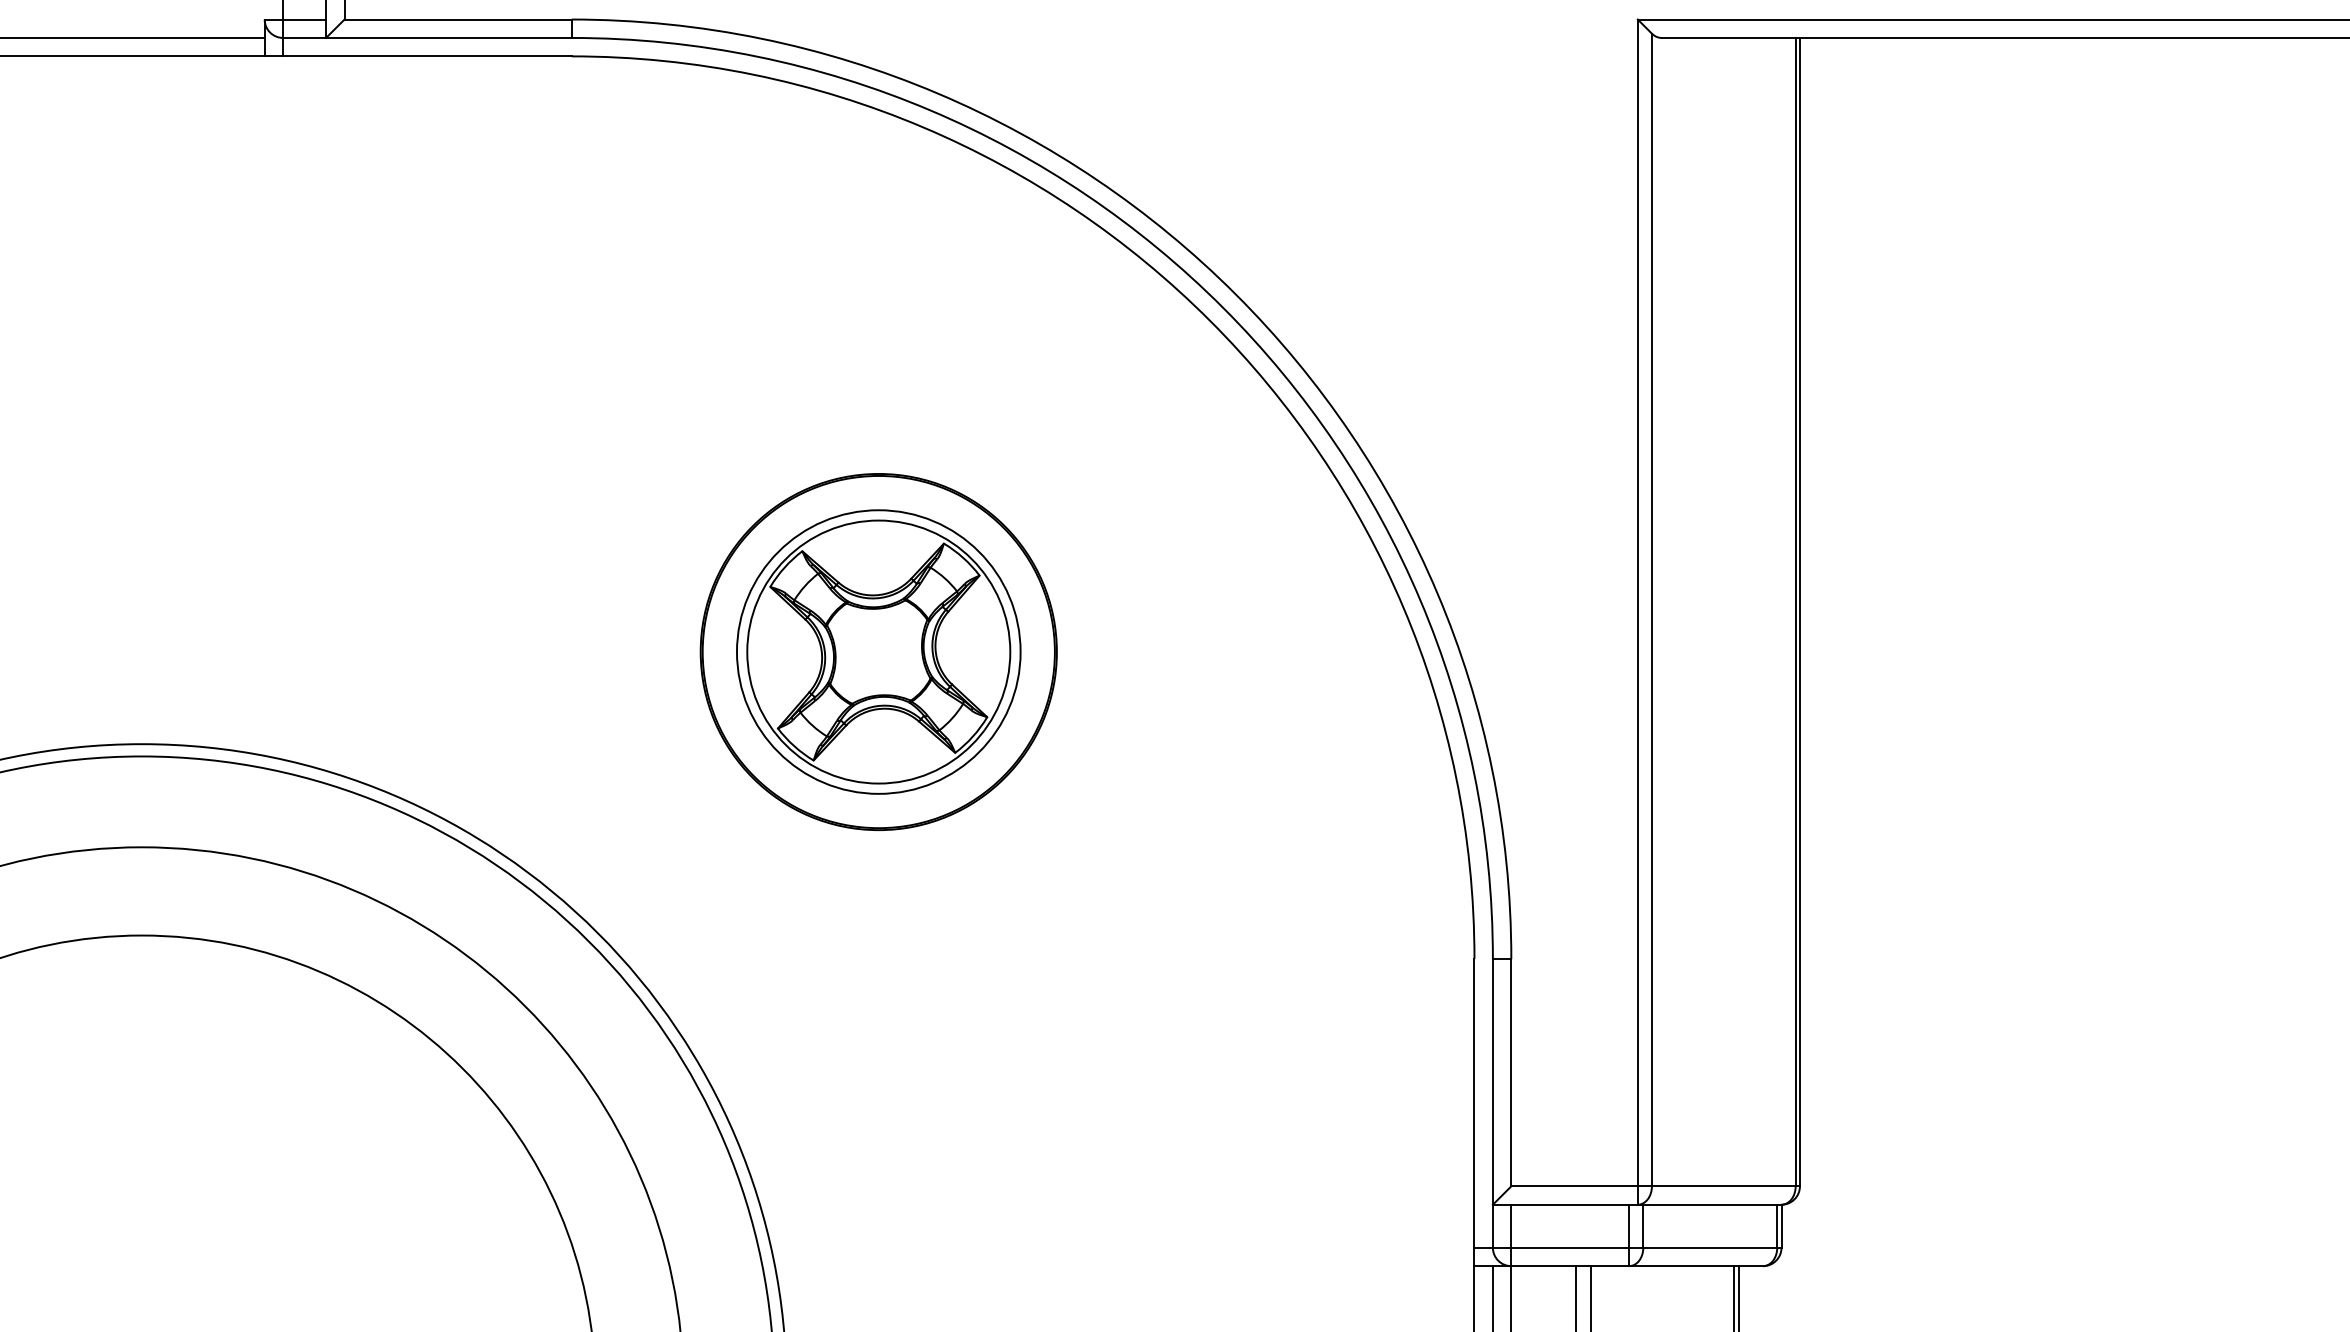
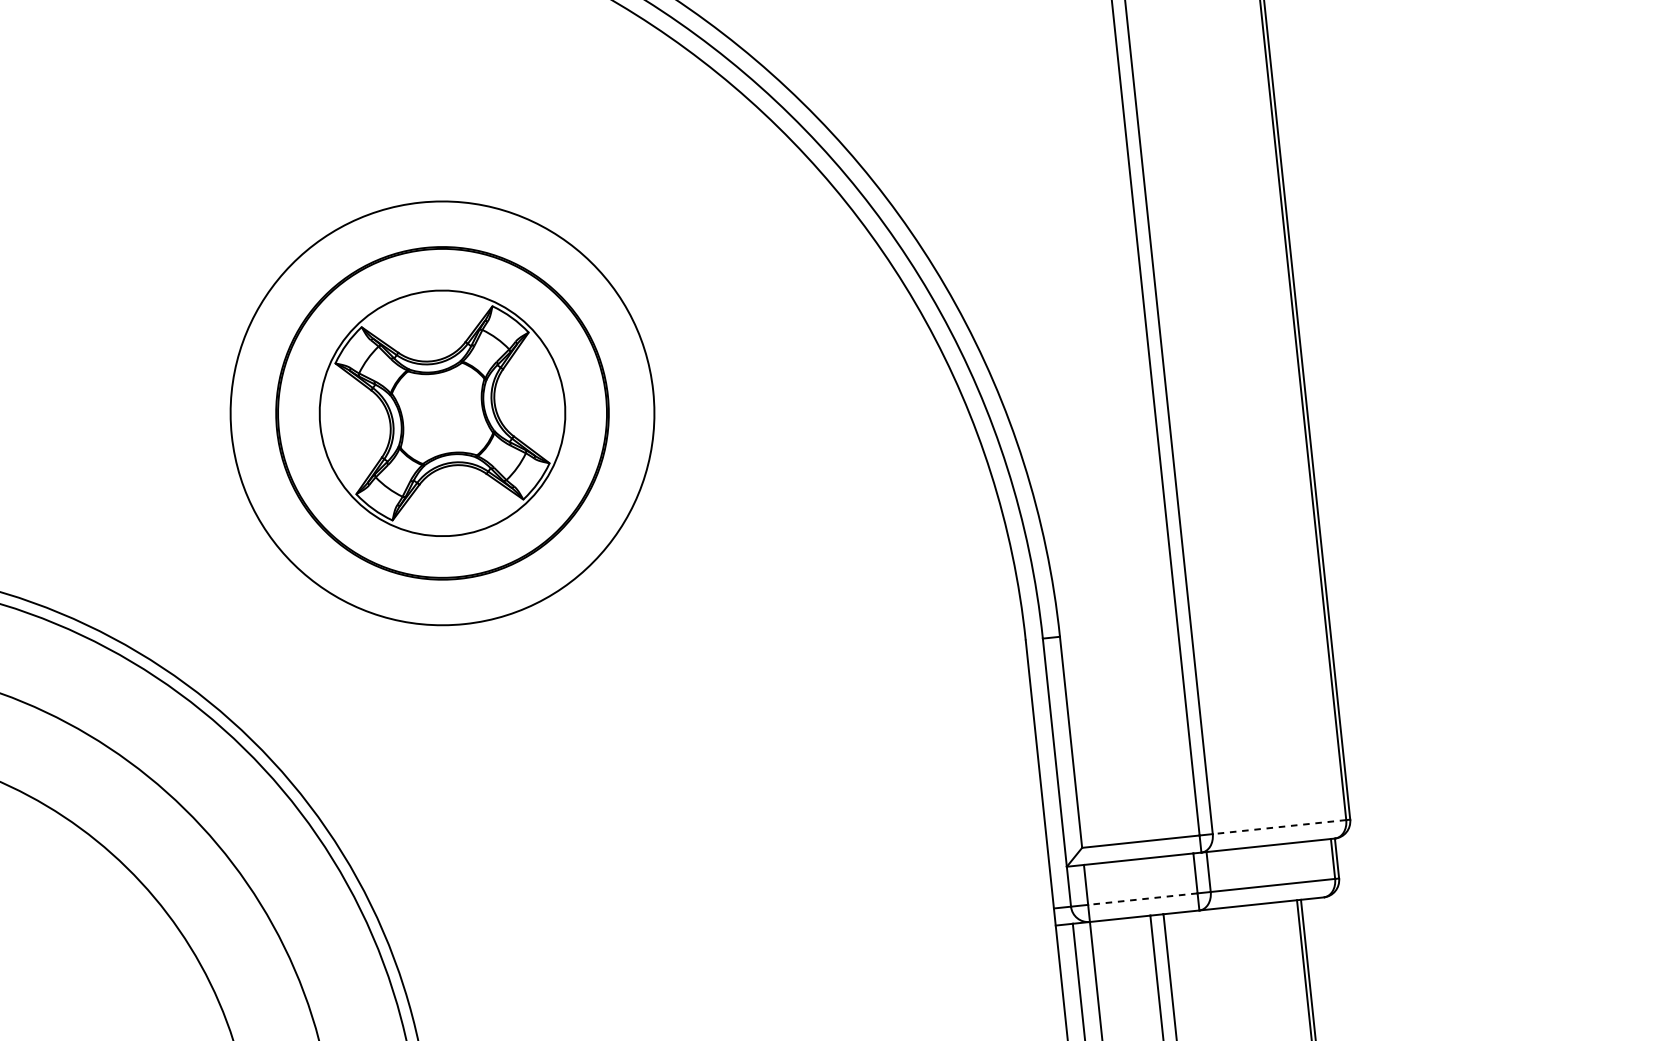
circle: (878, 651) -> (442, 412), size x1.6
line: (1723, 1186) -> (1279, 827), solid -> dashed
line: (1570, 1247) -> (1143, 898), solid -> dashed

